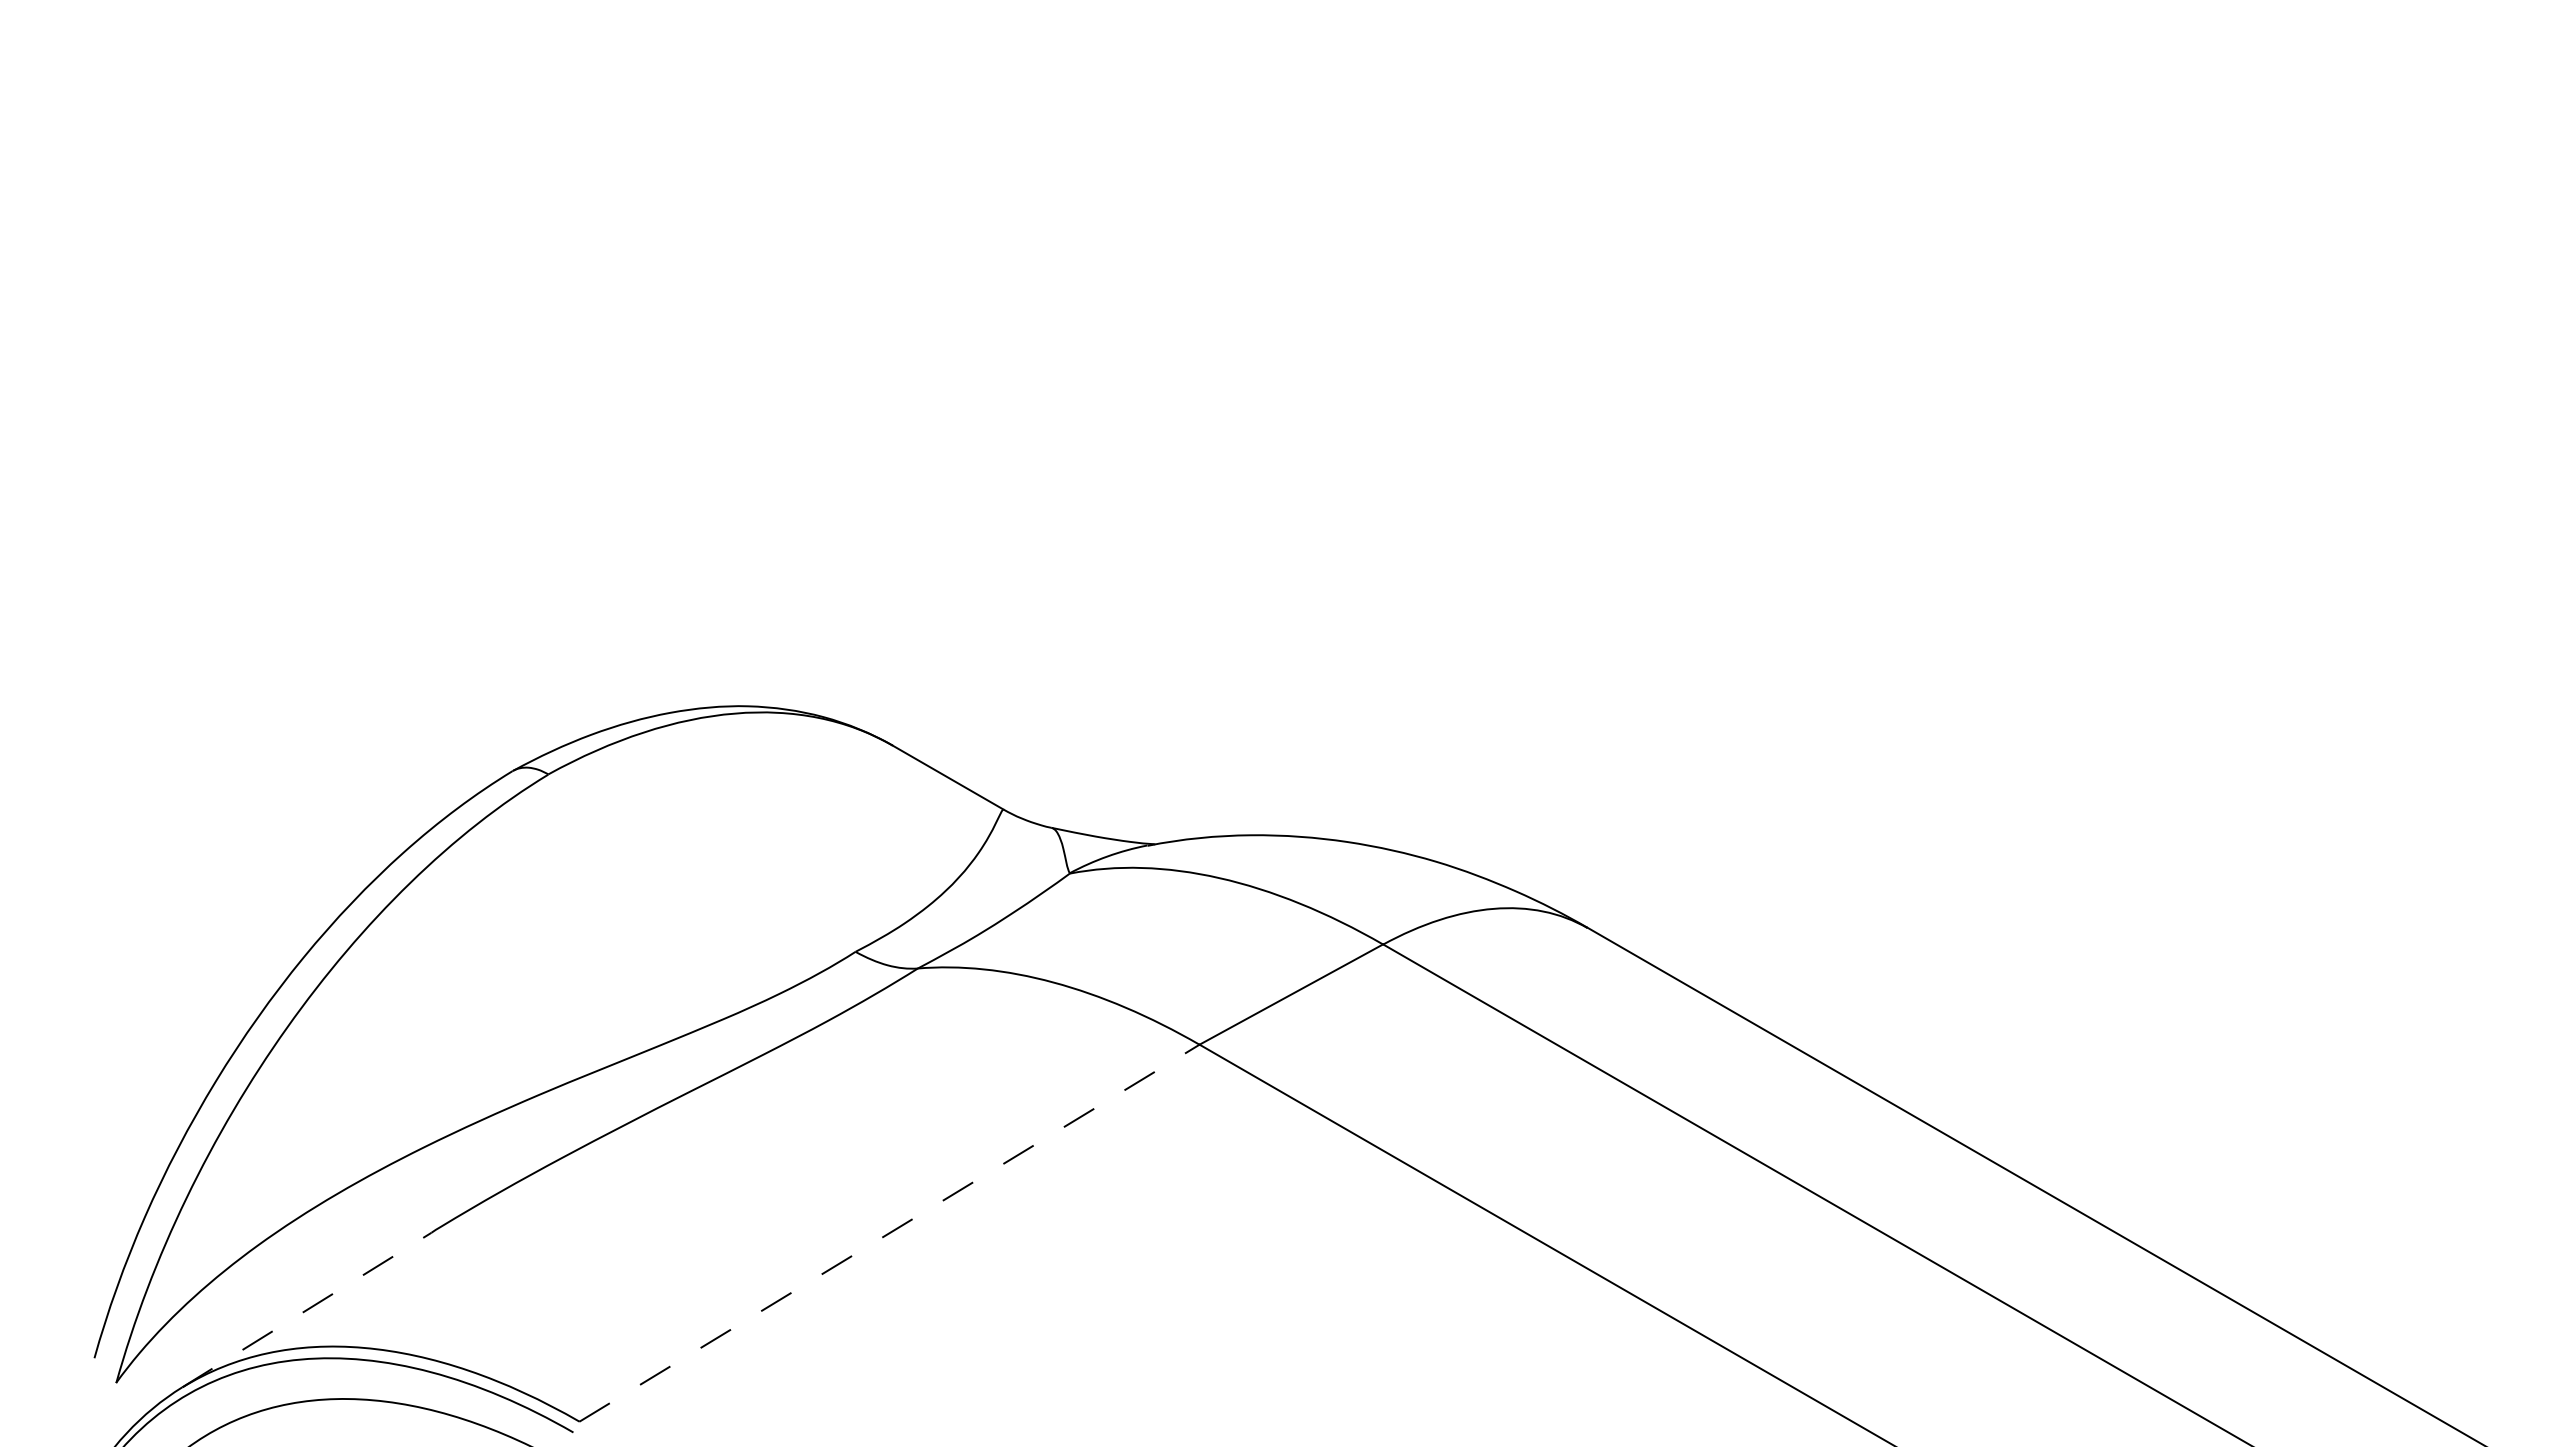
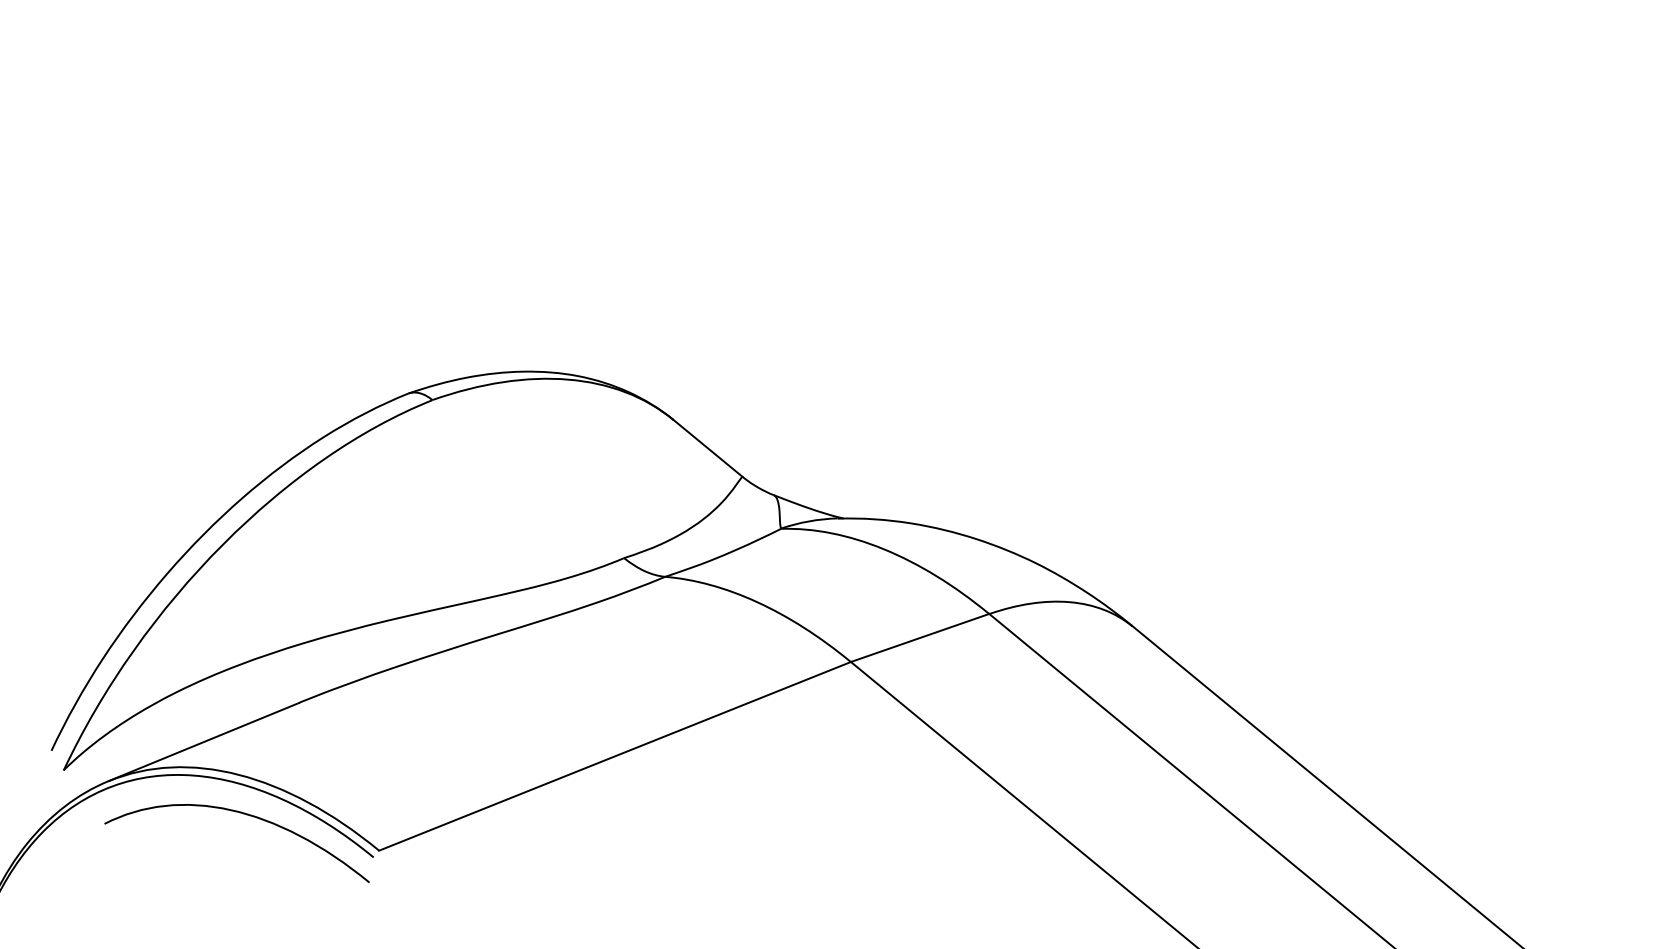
line: (889, 1233) -> (614, 756), dashed -> solid
line: (306, 1310) -> (203, 742), dashed -> solid

